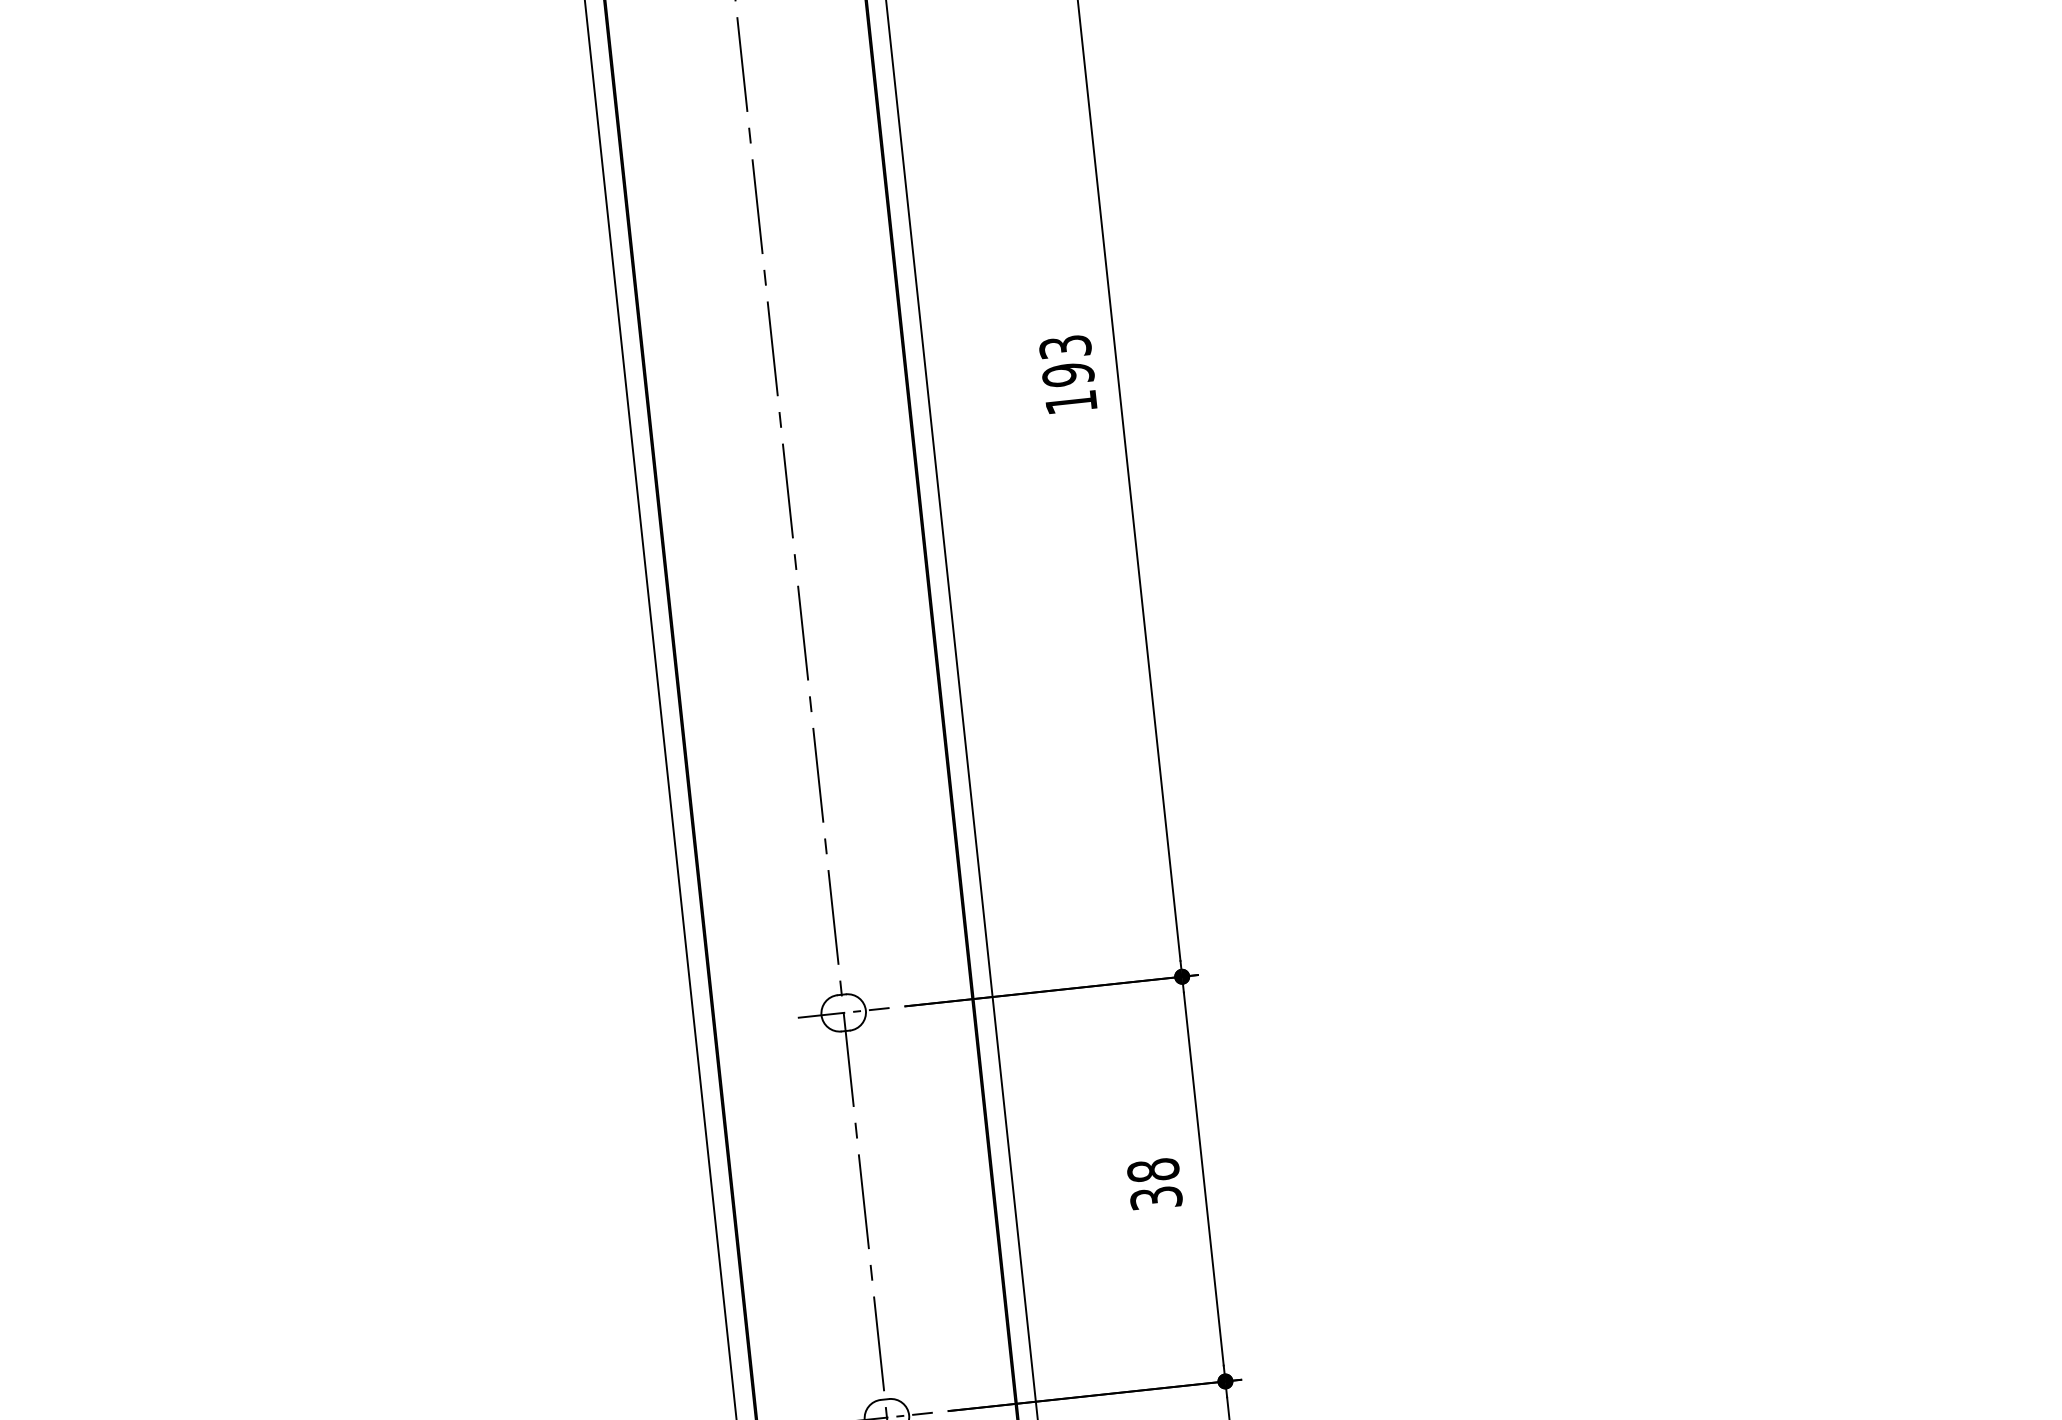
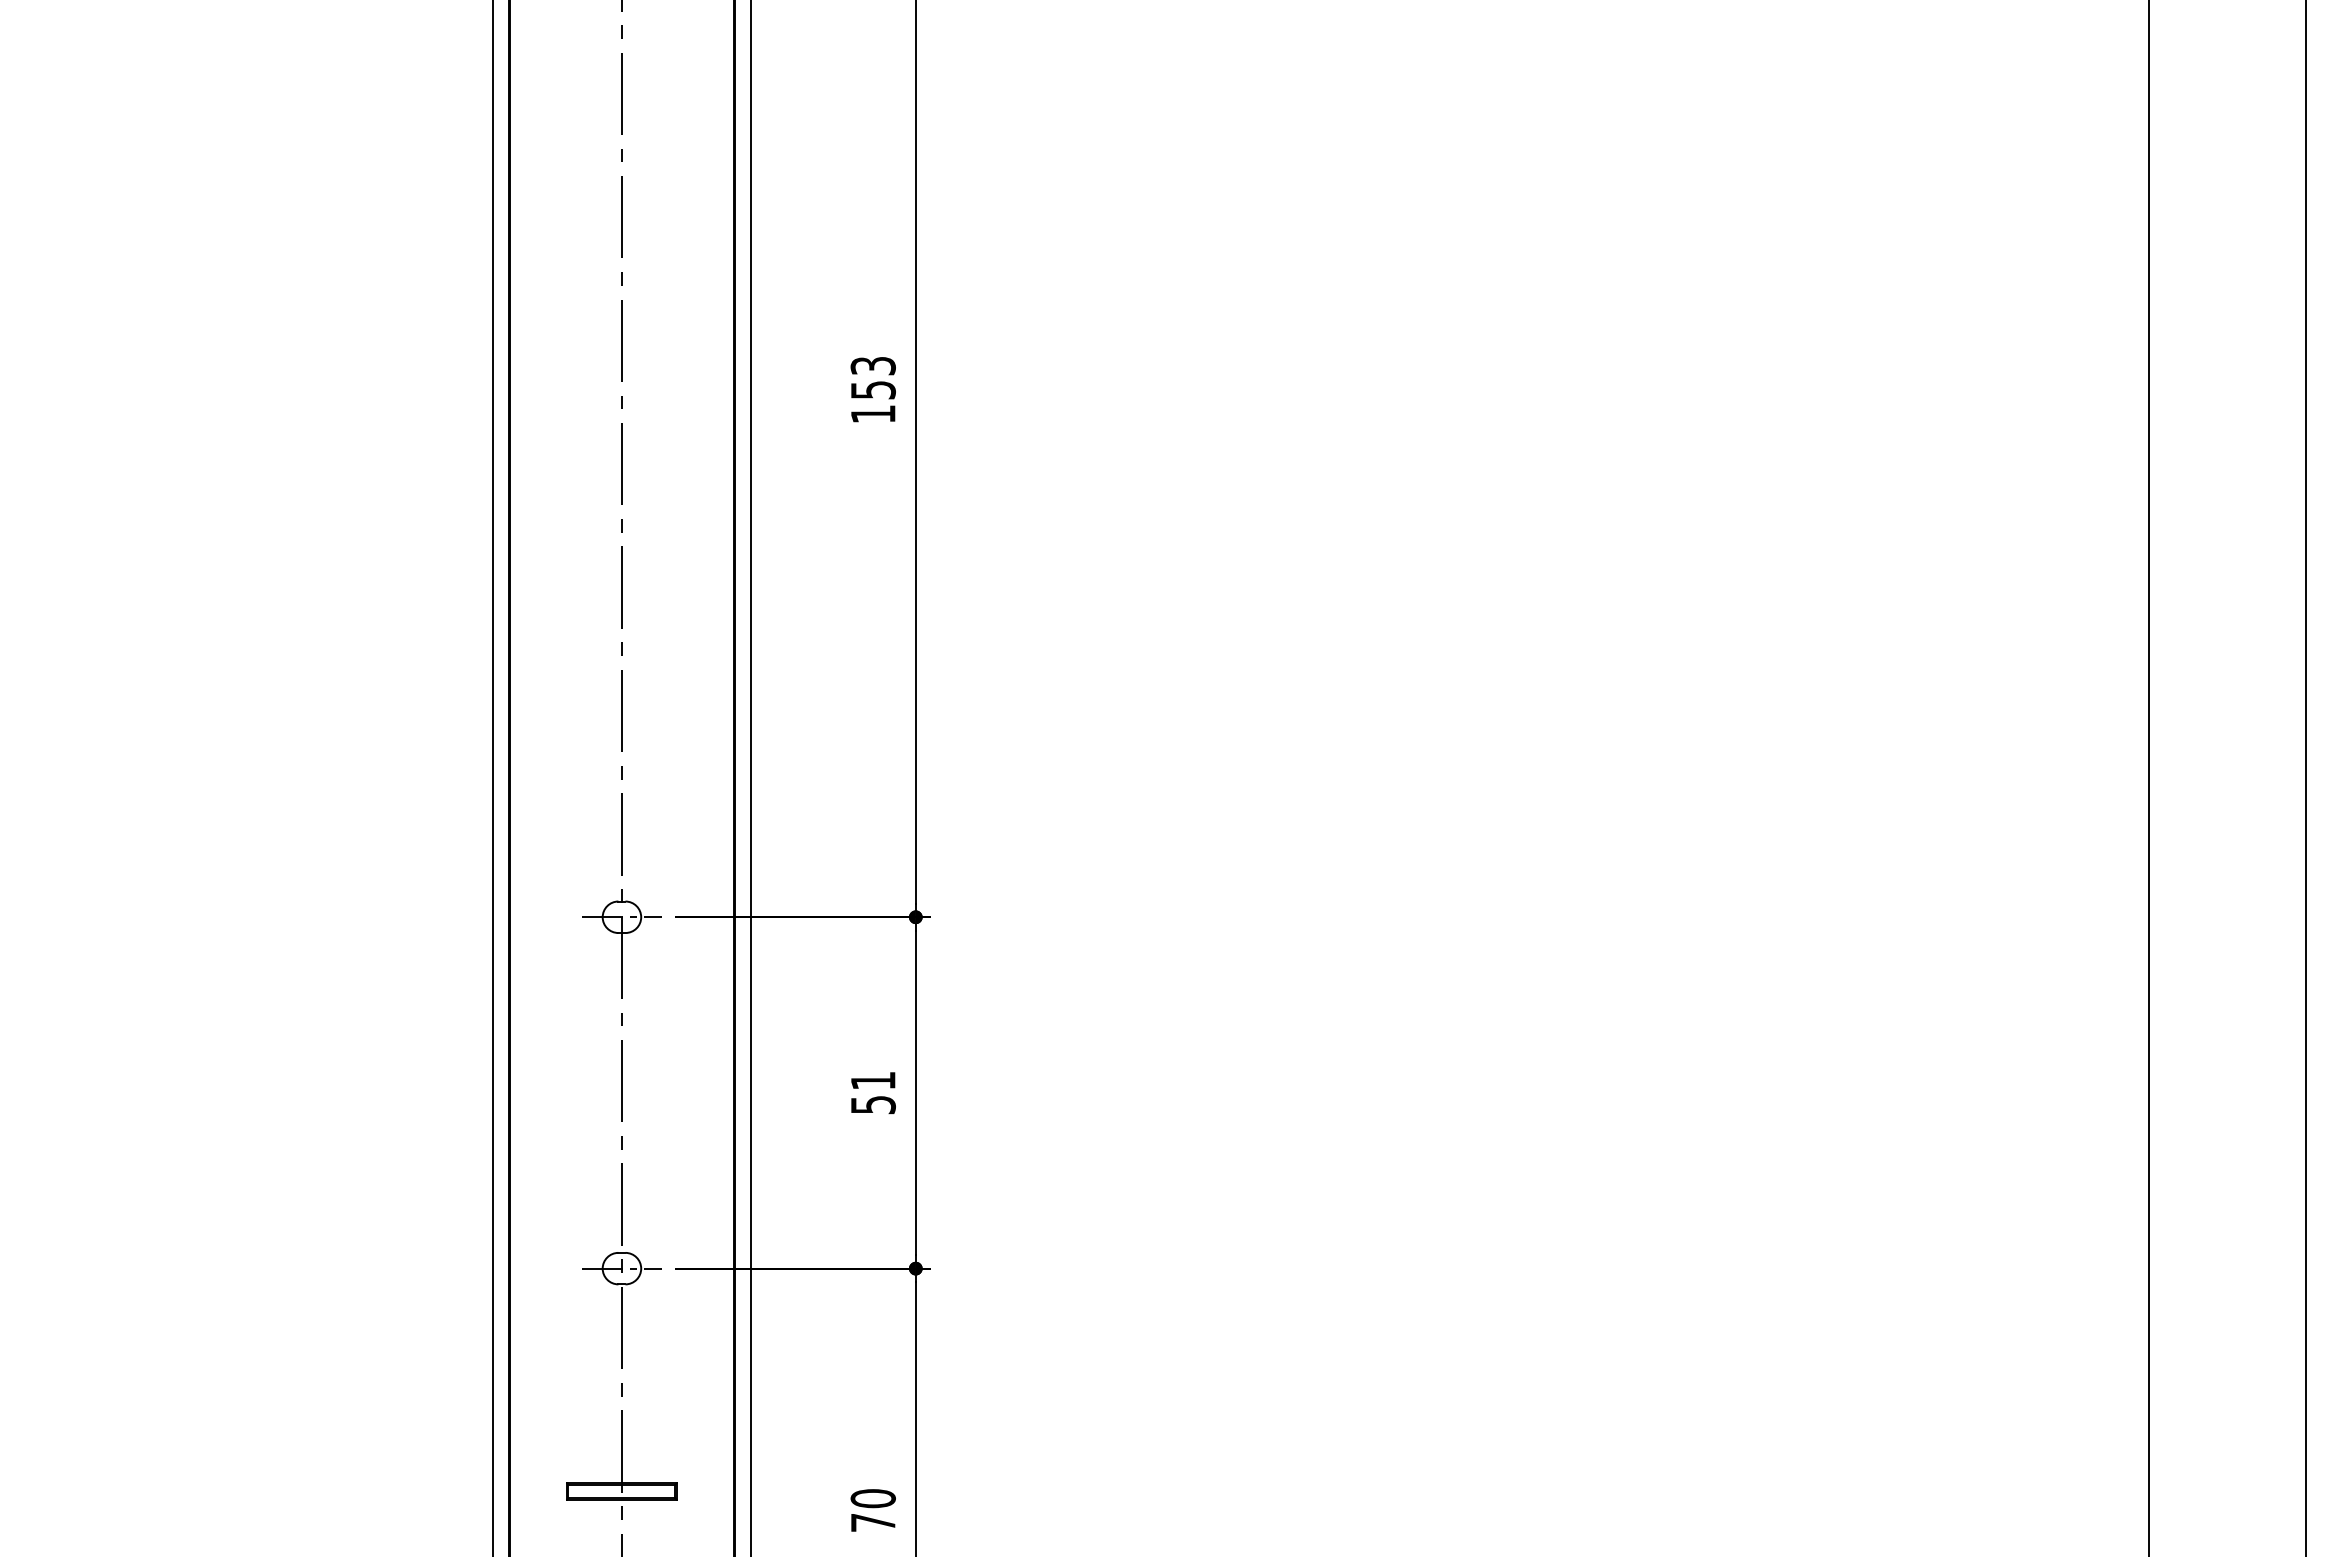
text: (1067, 374) -> (872, 389), 193 -> 153
text: (1153, 1183) -> (872, 1092), 38 -> 51

